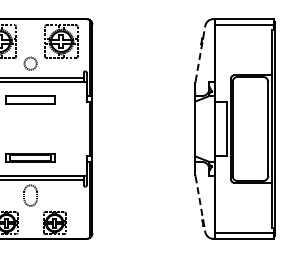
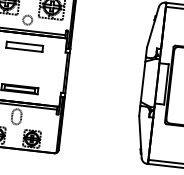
line: (200, 53) -> (153, 26), dashed -> solid
line: (200, 204) -> (140, 137), dashed -> solid

